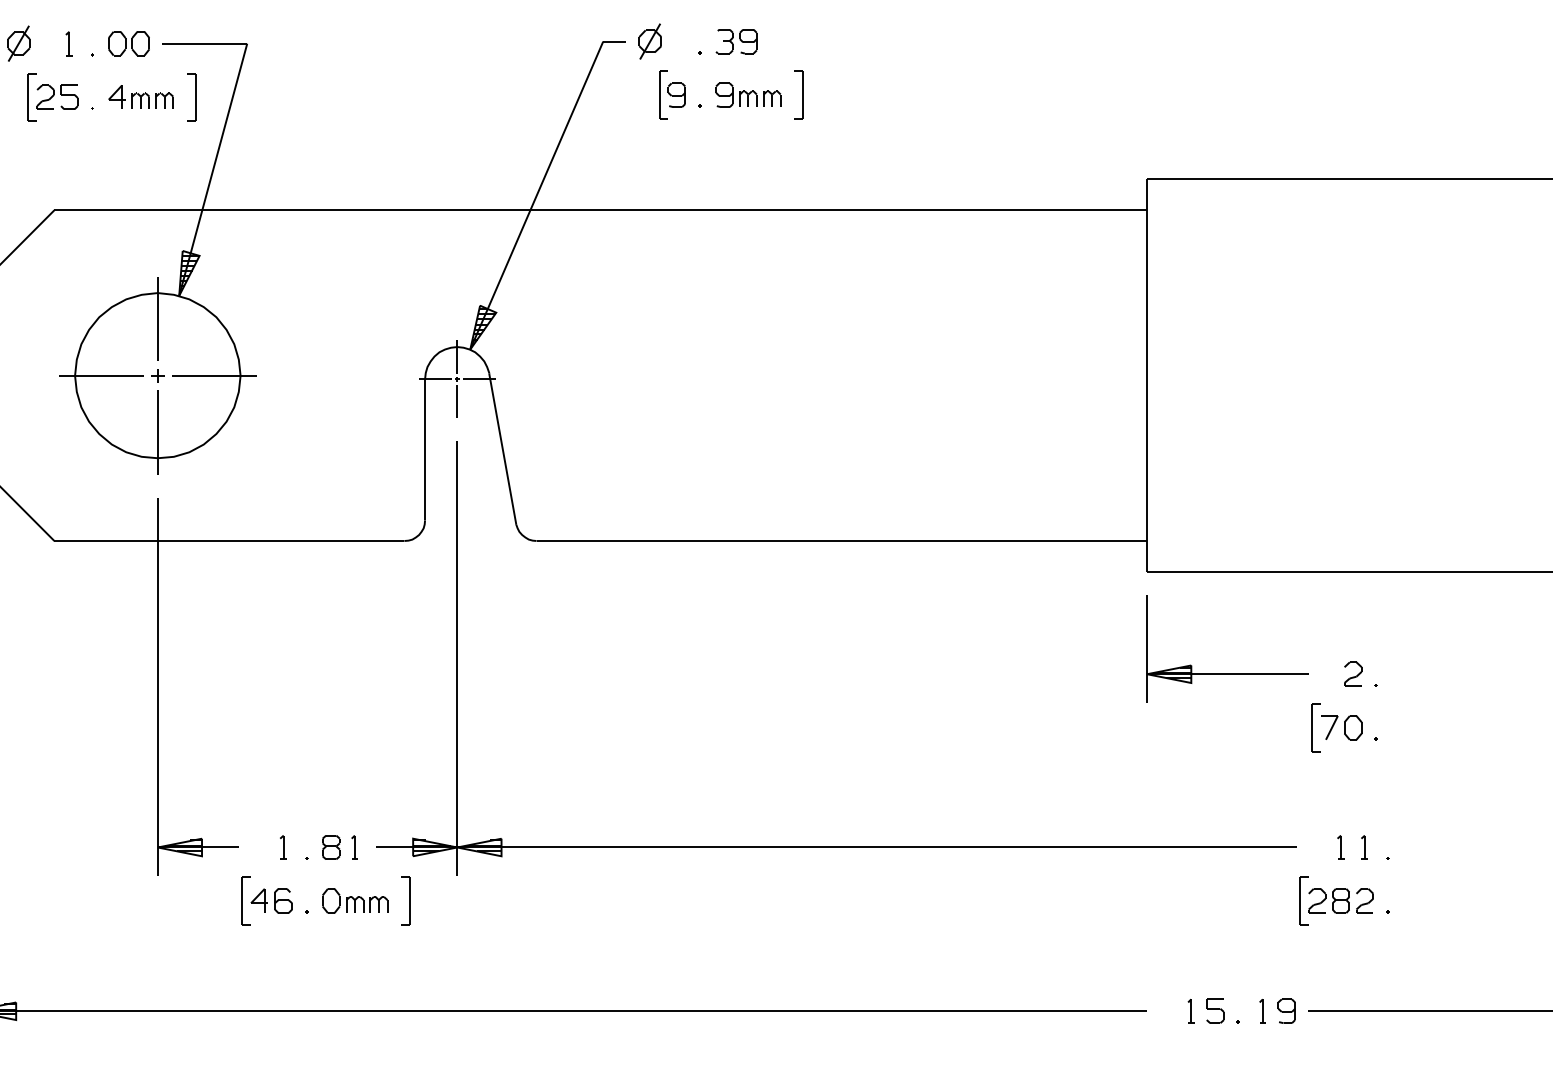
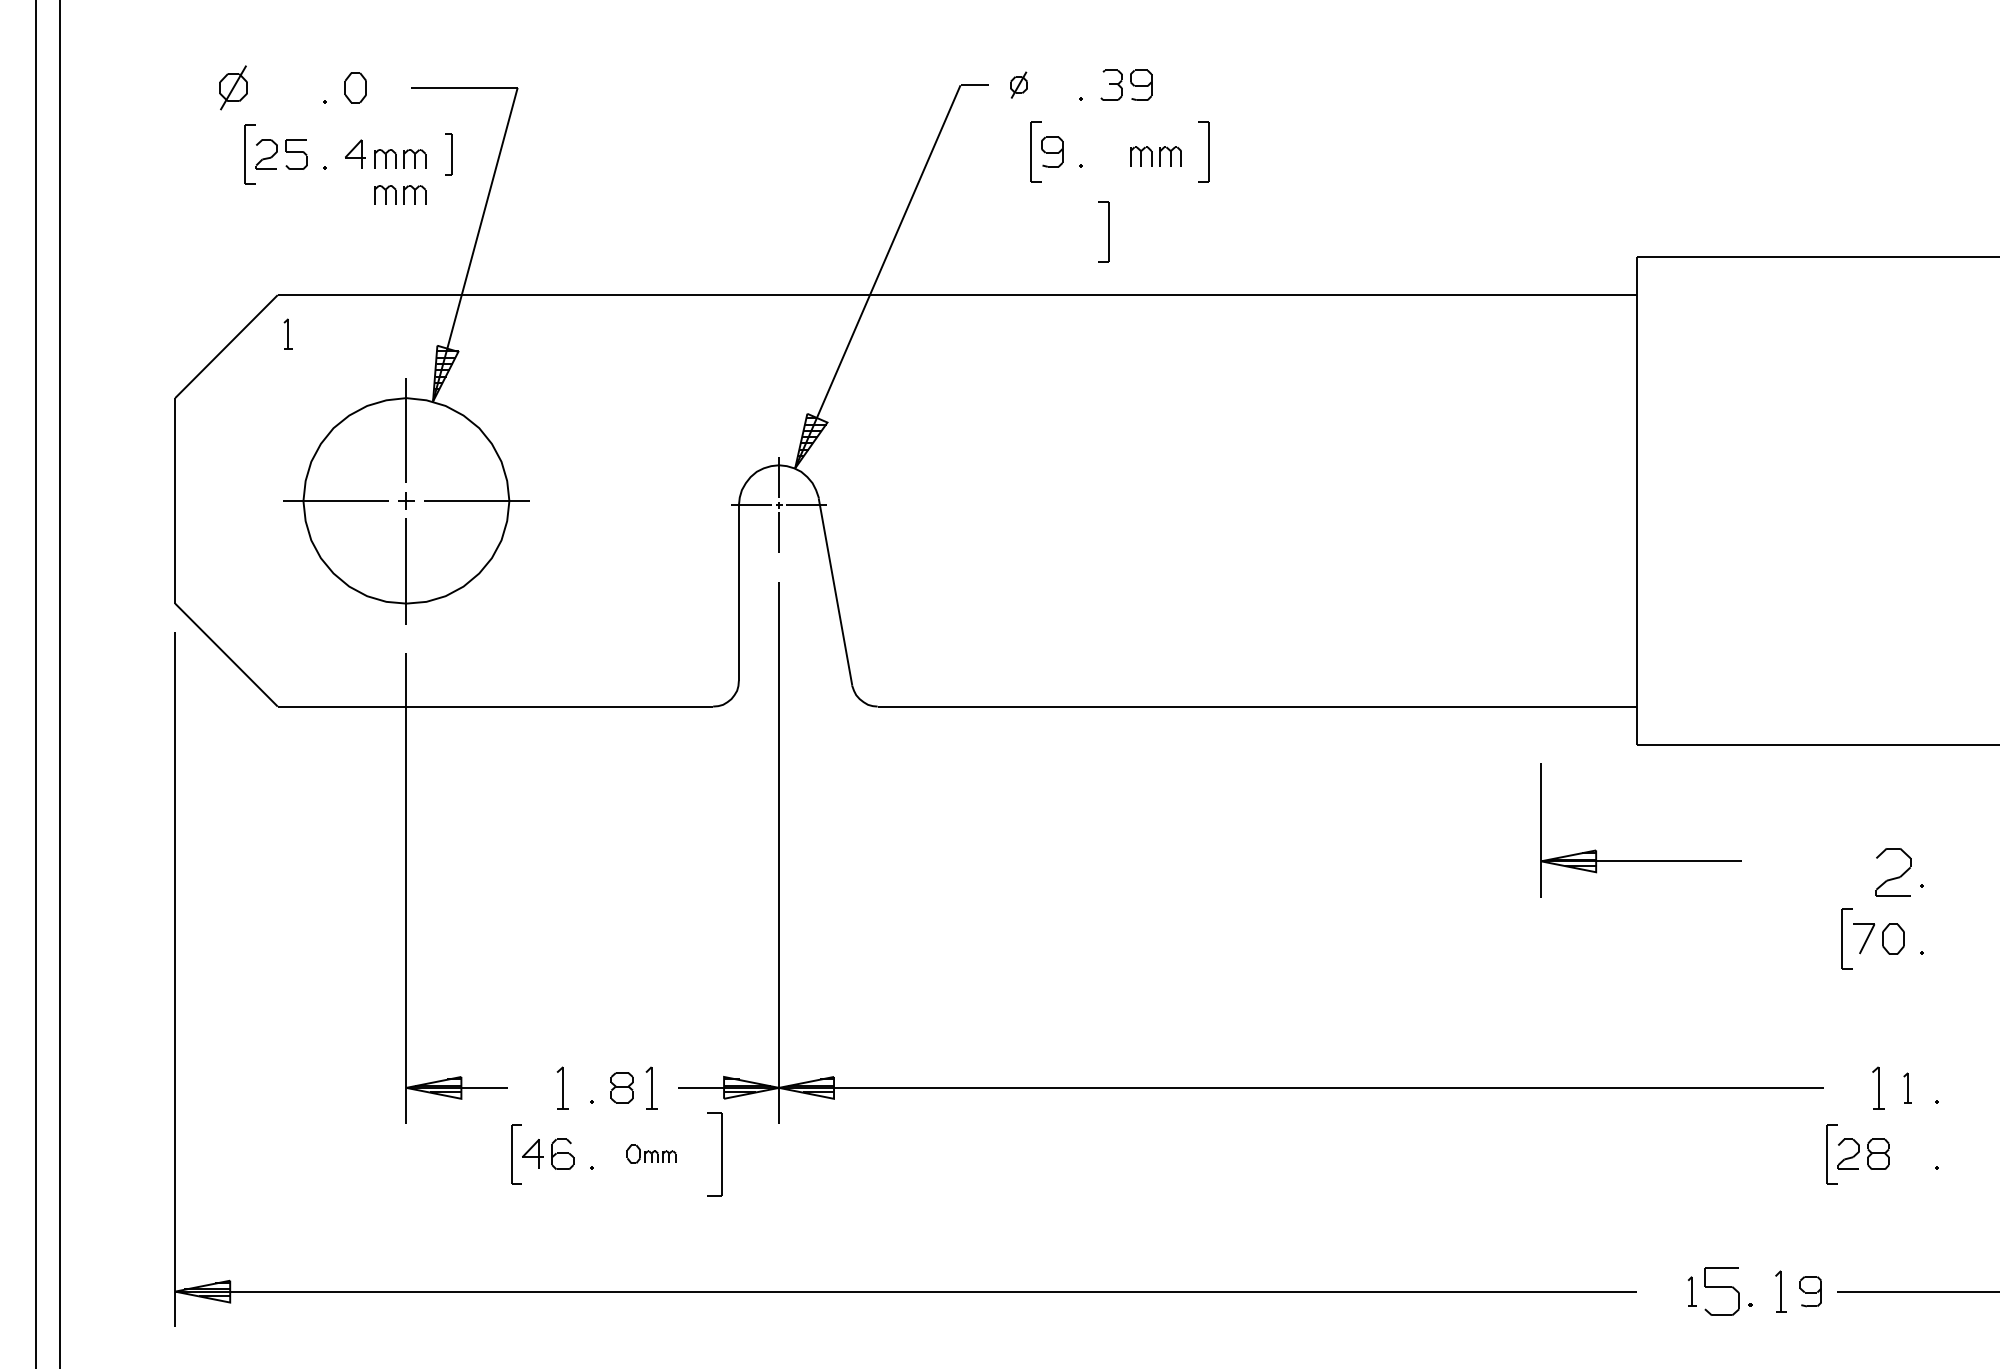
part: (649, 40) -> (1018, 84), size x0.6
part: (68, 43) -> (287, 333), moved
part: (141, 43) -> (385, 87), removed
part: (724, 94) -> (1111, 151), removed
part: (191, 97) -> (448, 154), size x0.7
part: (153, 129) -> (400, 194), added
part: (718, 159) -> (1103, 231), added
part: (1226, 673) -> (1640, 860), moved
part: (1353, 674) -> (1893, 872), size x1.6
part: (283, 847) -> (562, 1087), size x1.4
part: (354, 847) -> (651, 1087), size x1.4
part: (1340, 847) -> (1877, 1087), size x1.4
part: (354, 900) -> (651, 1153), size x0.6
part: (1365, 900) -> (1908, 1153), removed
part: (405, 901) -> (714, 1154), size x1.4
part: (1214, 1011) -> (1721, 1291), size x1.6
part: (1263, 1011) -> (1781, 1291), size x1.4

